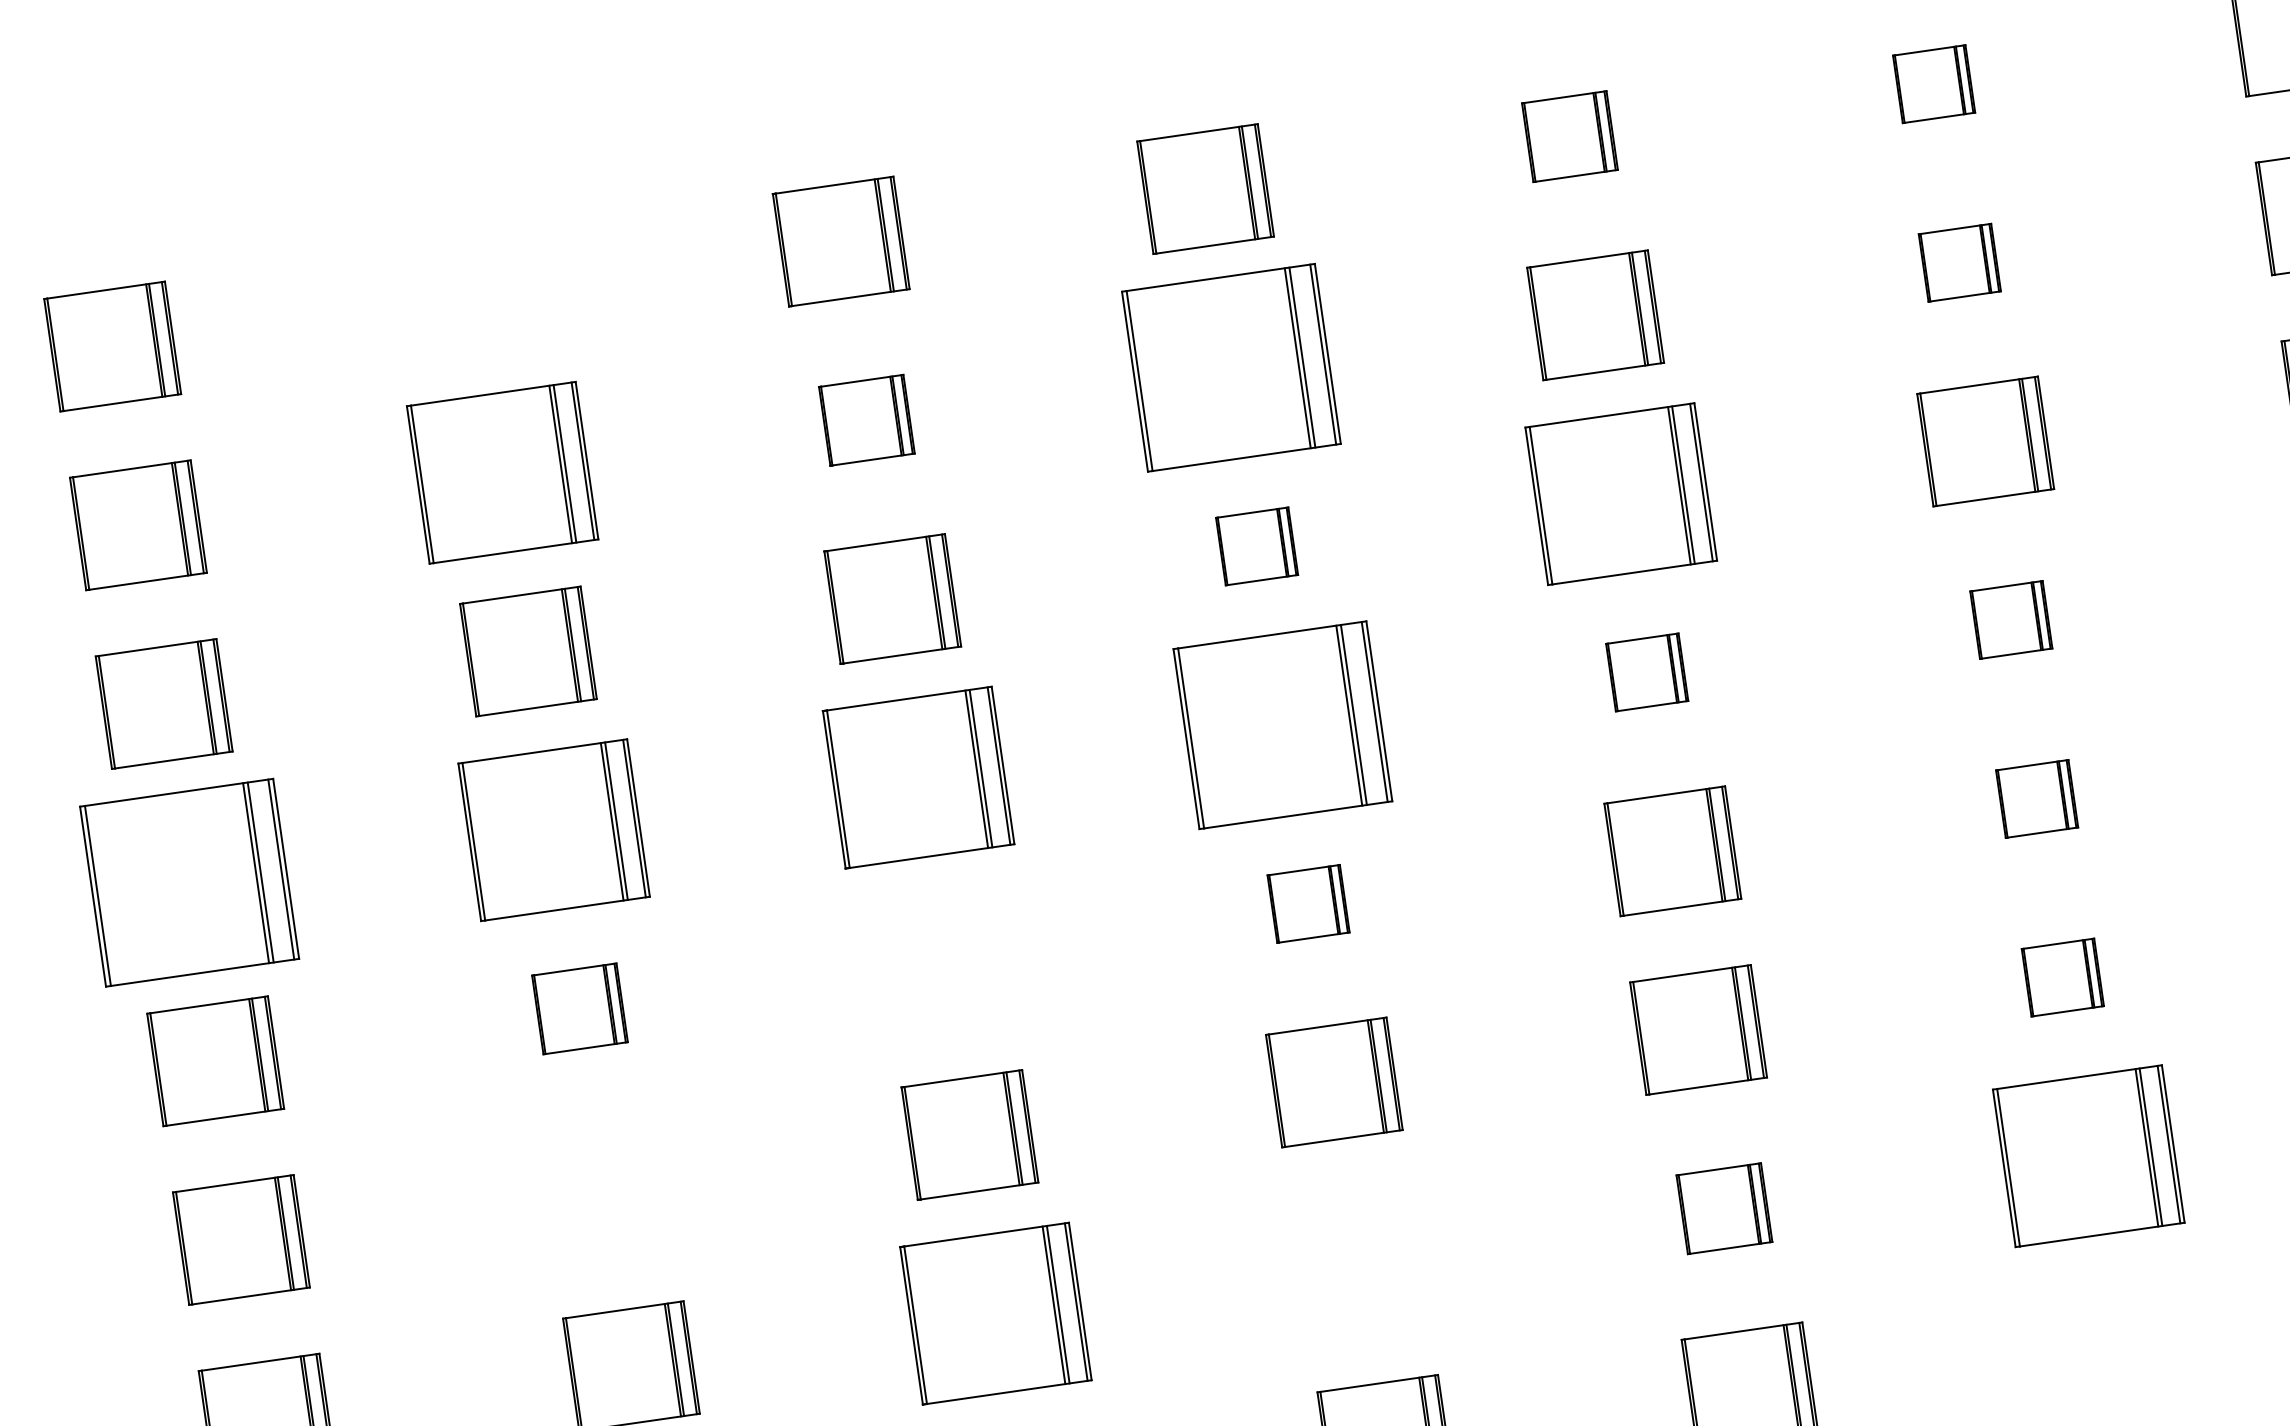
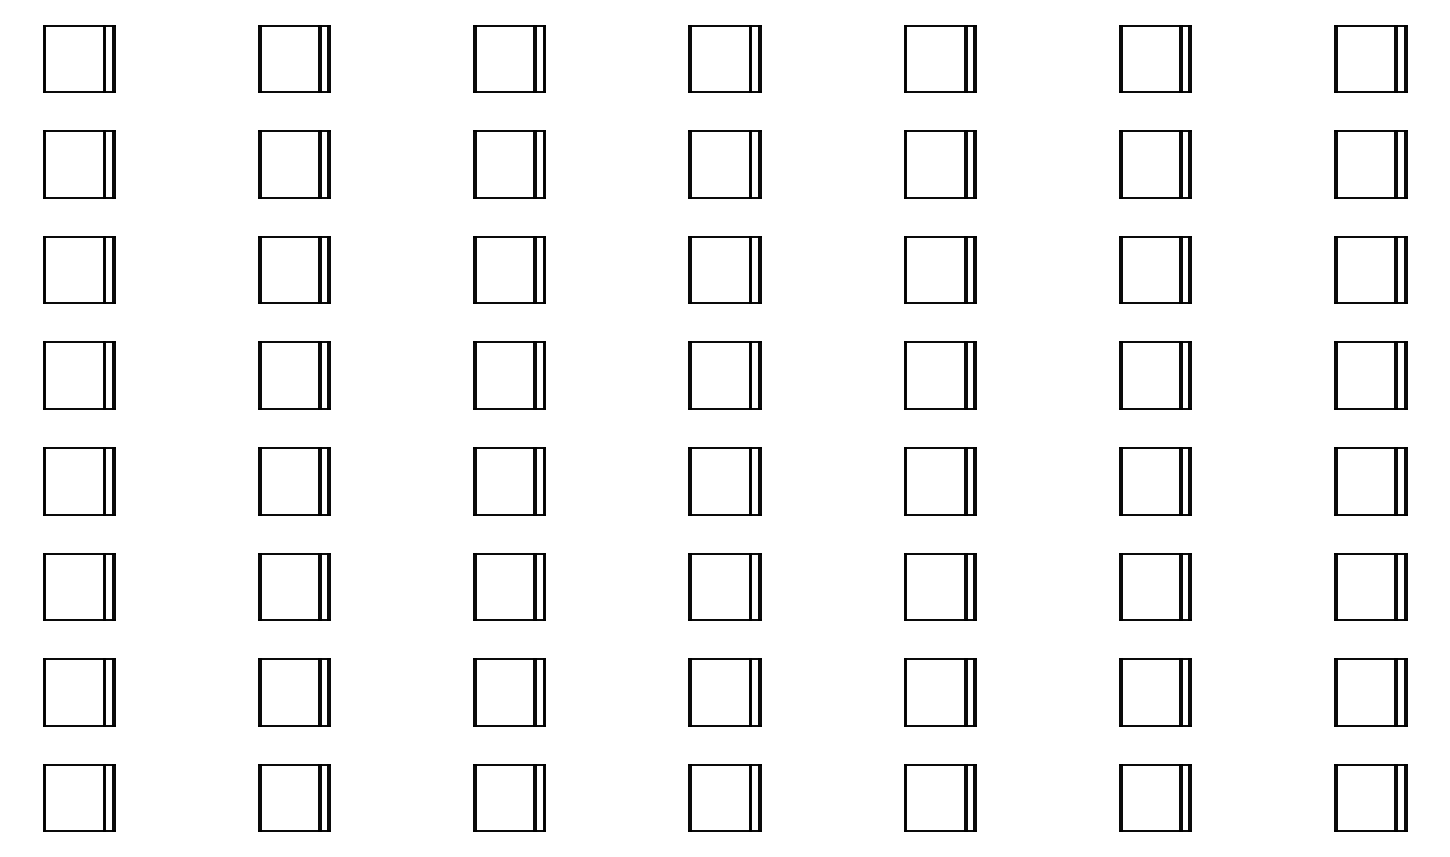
part: (1933, 83) -> (1155, 58), size x1.67
part: (1570, 135) -> (940, 58), size x1.43
part: (1959, 262) -> (1155, 164), size x1.67
part: (476, 293) -> (294, 58), added
part: (1230, 367) -> (724, 164), size x0.62
part: (866, 420) -> (509, 164), size x1.43
part: (502, 472) -> (294, 164), size x0.71
part: (1621, 492) -> (940, 269), size x0.71
part: (1256, 545) -> (724, 269), size x1.67
part: (2011, 619) -> (1155, 375), size x1.67
part: (1647, 672) -> (940, 375), size x1.67
part: (1281, 724) -> (724, 375), size x0.62
part: (918, 777) -> (509, 375), size x0.71
part: (2037, 799) -> (1155, 481), size x1.67
part: (554, 829) -> (294, 375), size x0.71
part: (190, 882) -> (79, 375), size x0.62
part: (1307, 904) -> (724, 481), size x1.67
part: (943, 956) -> (509, 481), added
part: (2062, 976) -> (1155, 586), size x1.67
part: (580, 1009) -> (294, 481), size x1.43
part: (2088, 1156) -> (1155, 692), size x0.71
part: (605, 1186) -> (294, 586), added
part: (1724, 1208) -> (940, 692), size x1.43
part: (1359, 1261) -> (724, 692), added
part: (995, 1313) -> (509, 692), size x0.71
part: (2114, 1333) -> (1155, 797), added

